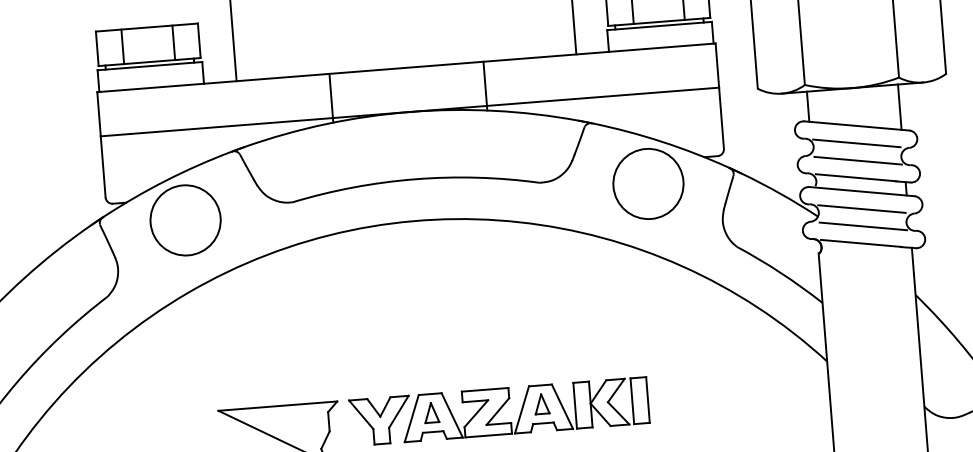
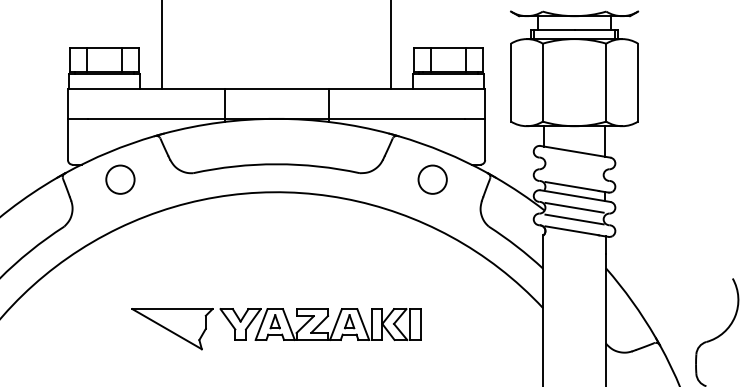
line: (856, 143) -> (574, 163), removed
line: (858, 161) -> (574, 175), removed
circle: (648, 183) -> (432, 179), size x0.6
circle: (185, 220) -> (120, 179), size x0.6

